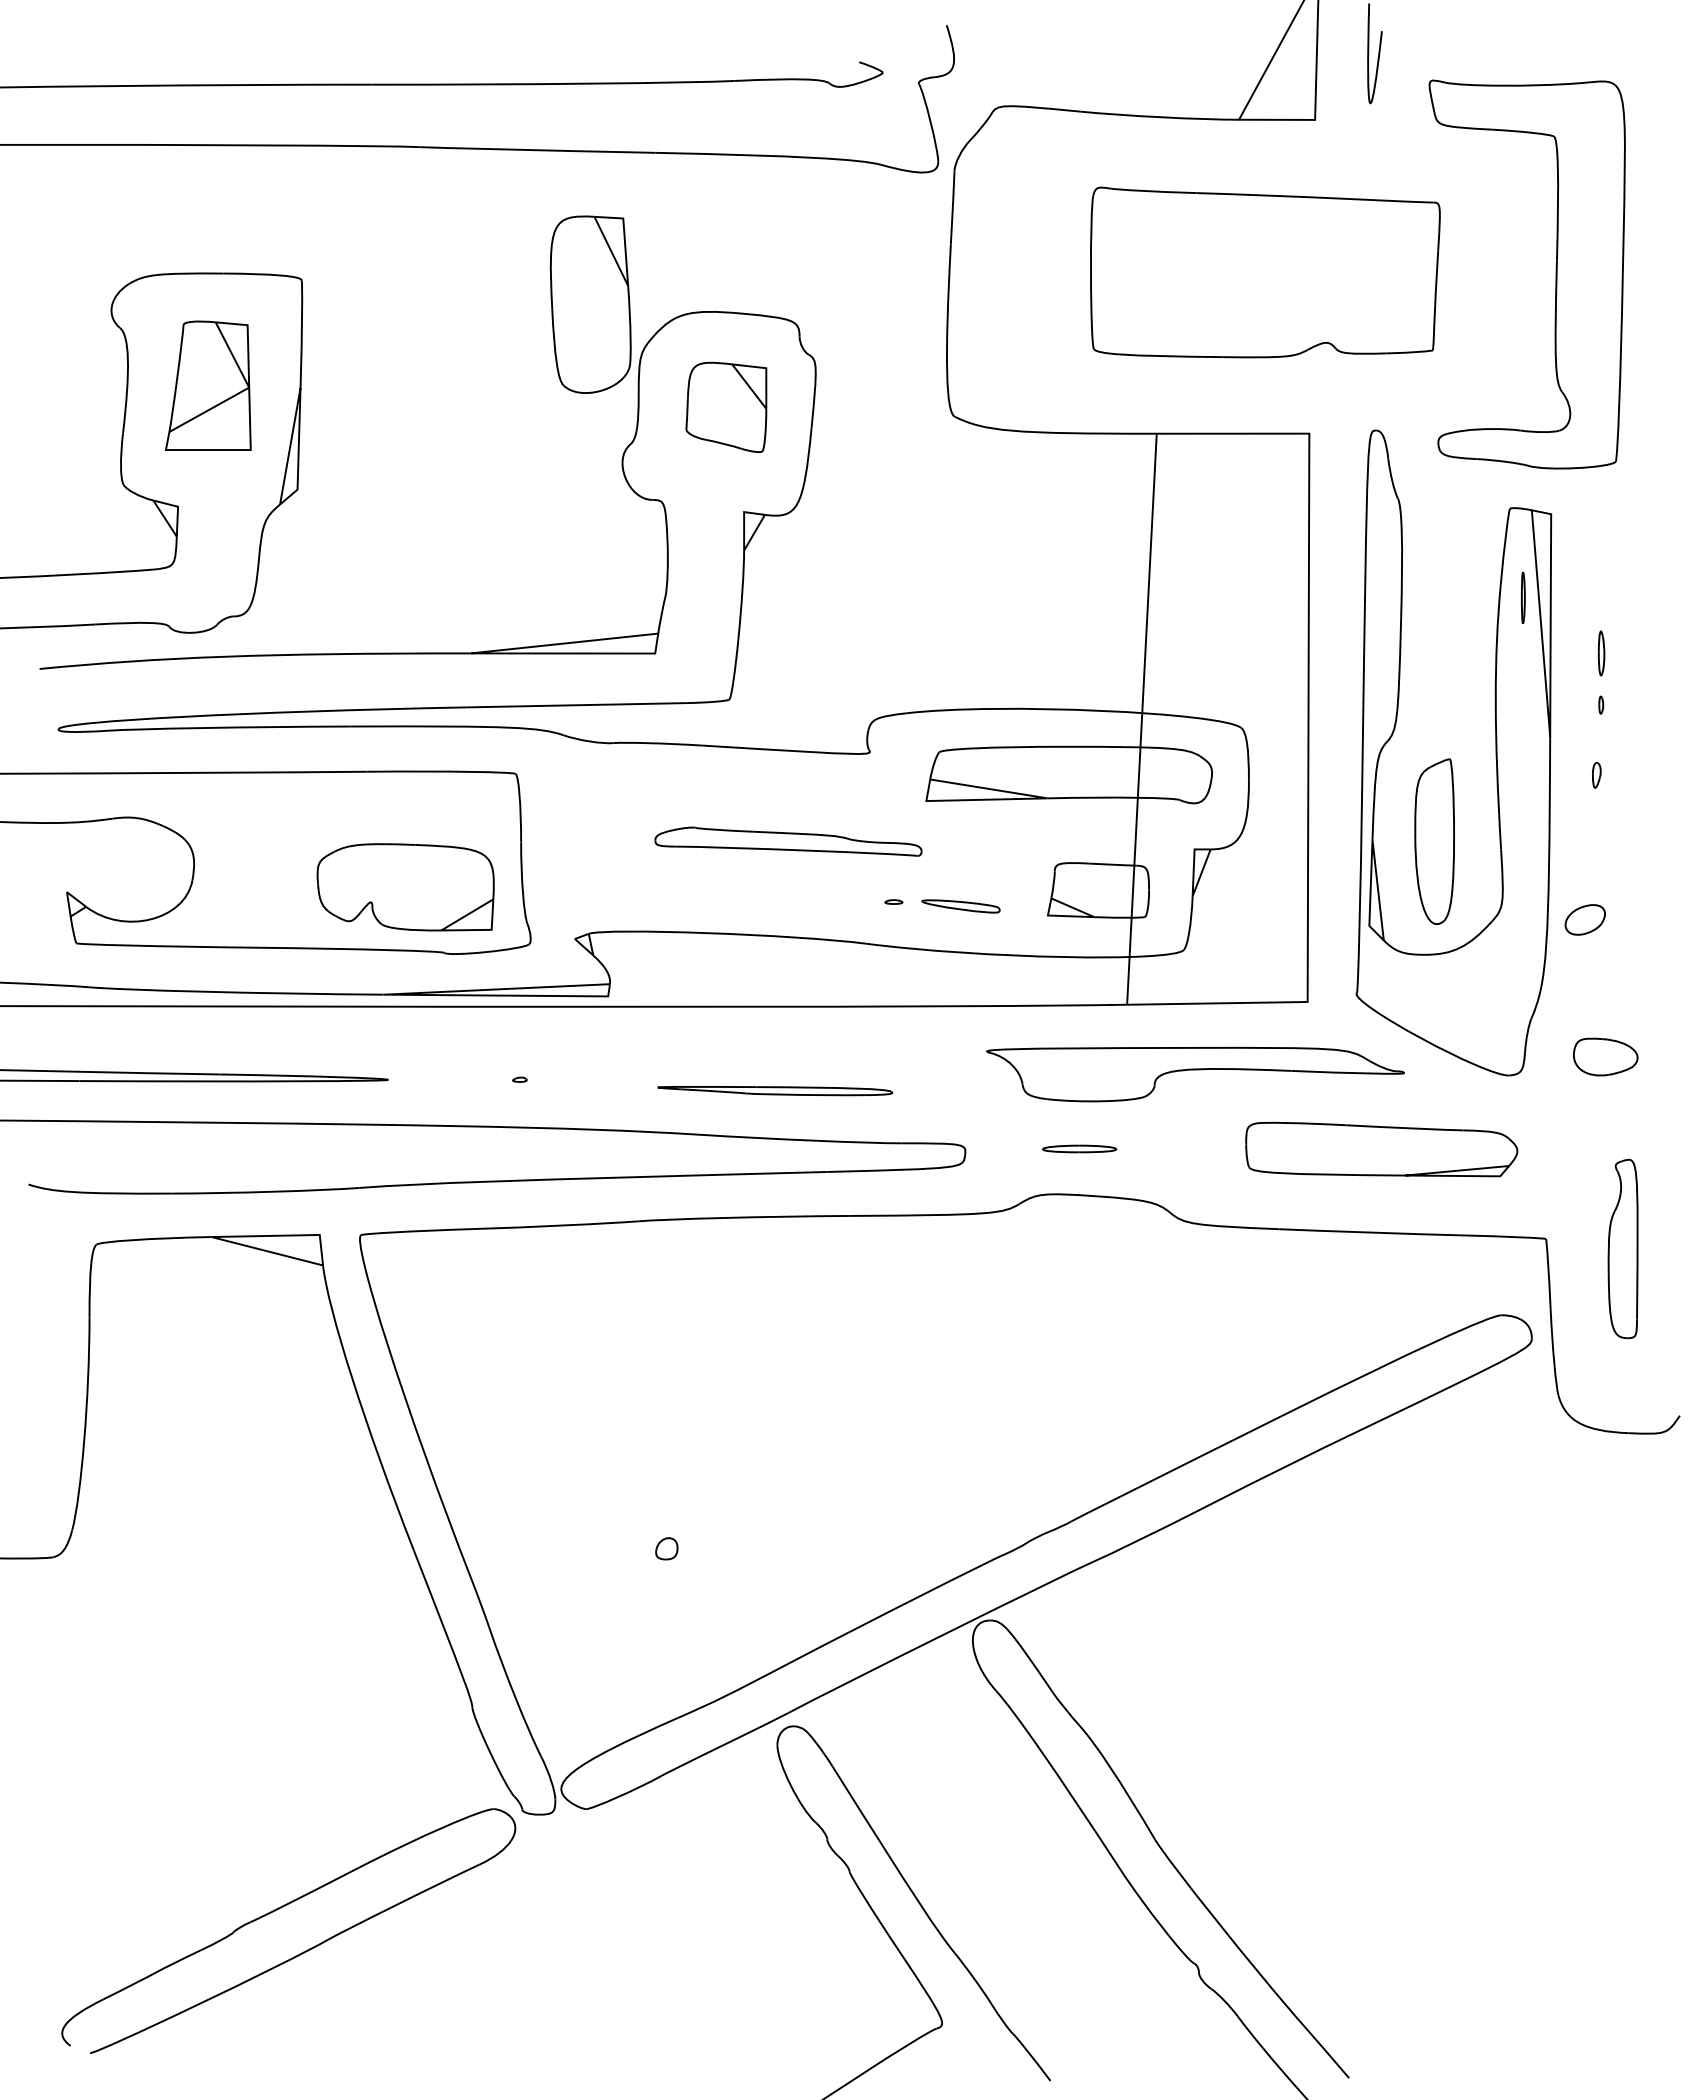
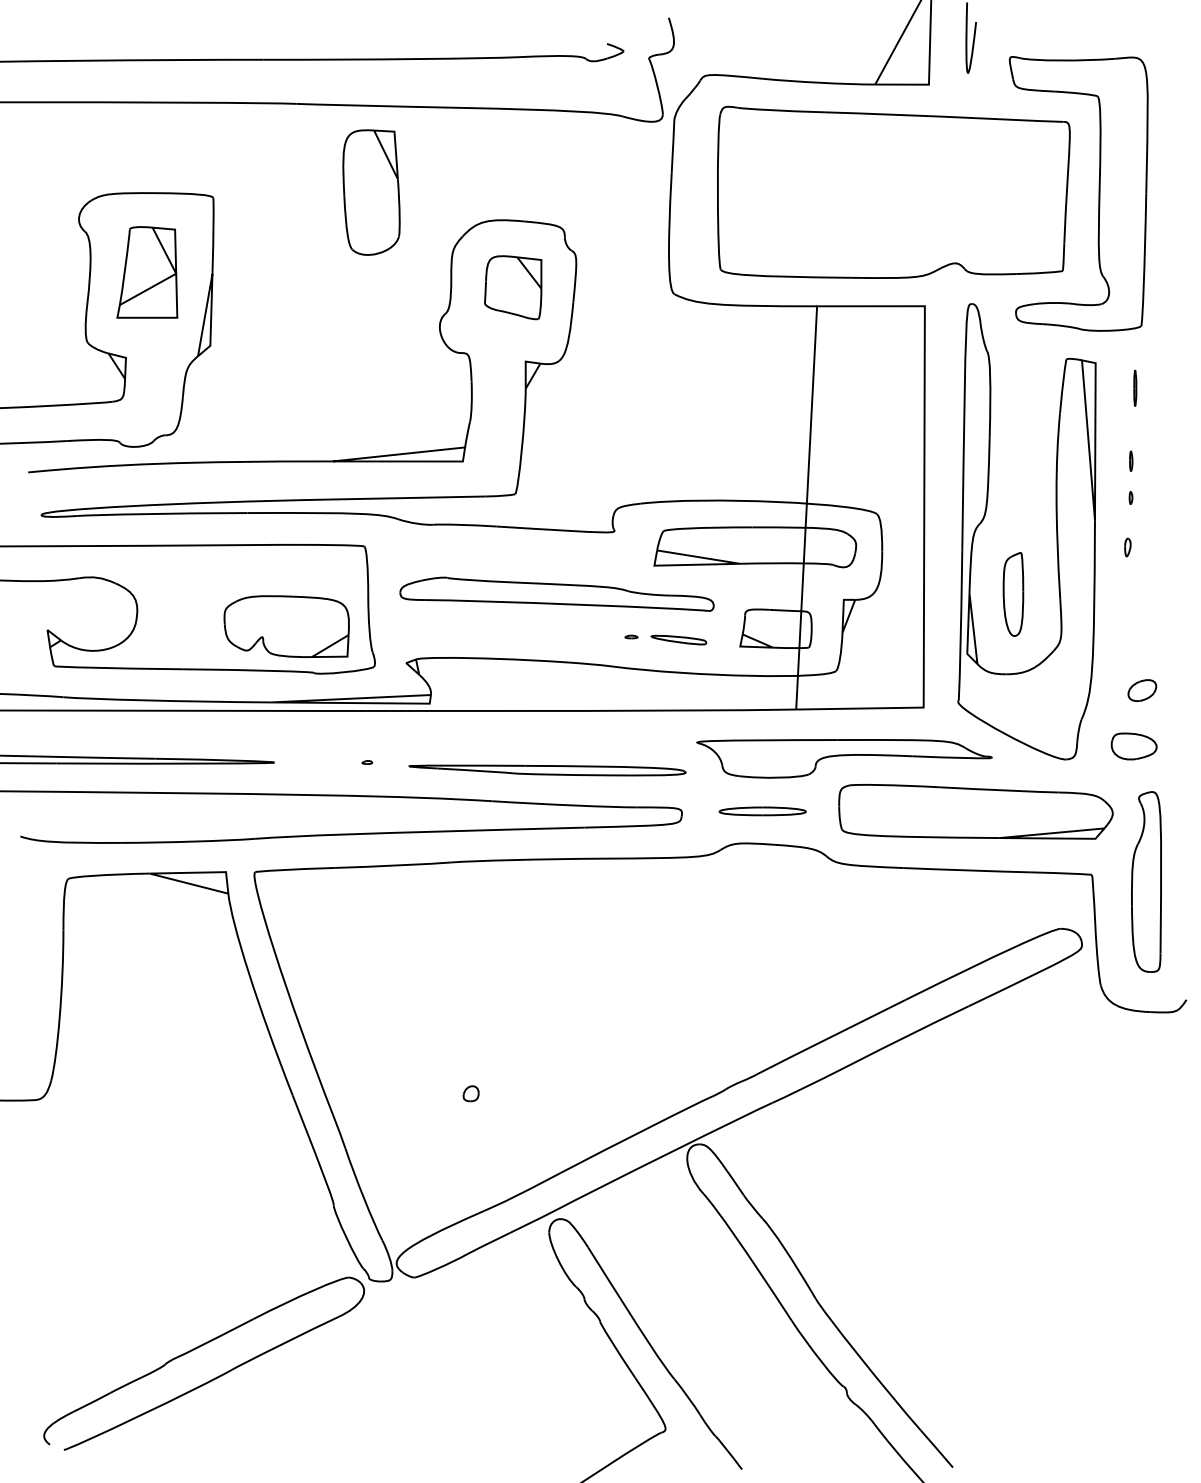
part: (1265, 272) -> (893, 192), size x1.43
part: (590, 304) -> (371, 192), moved
line: (1522, 597) -> (1134, 388), moved
part: (1601, 652) -> (1131, 460), size x0.62
part: (788, 841) -> (557, 594), size x1.67
part: (1434, 841) -> (1013, 594), size x0.71
part: (1584, 919) -> (1141, 690), moved
part: (774, 1090) -> (547, 770), size x1.67
part: (1079, 1148) -> (762, 811), size x1.67
part: (1381, 1149) -> (975, 811), size x1.43
part: (1622, 1248) -> (1146, 881), size x1.43

